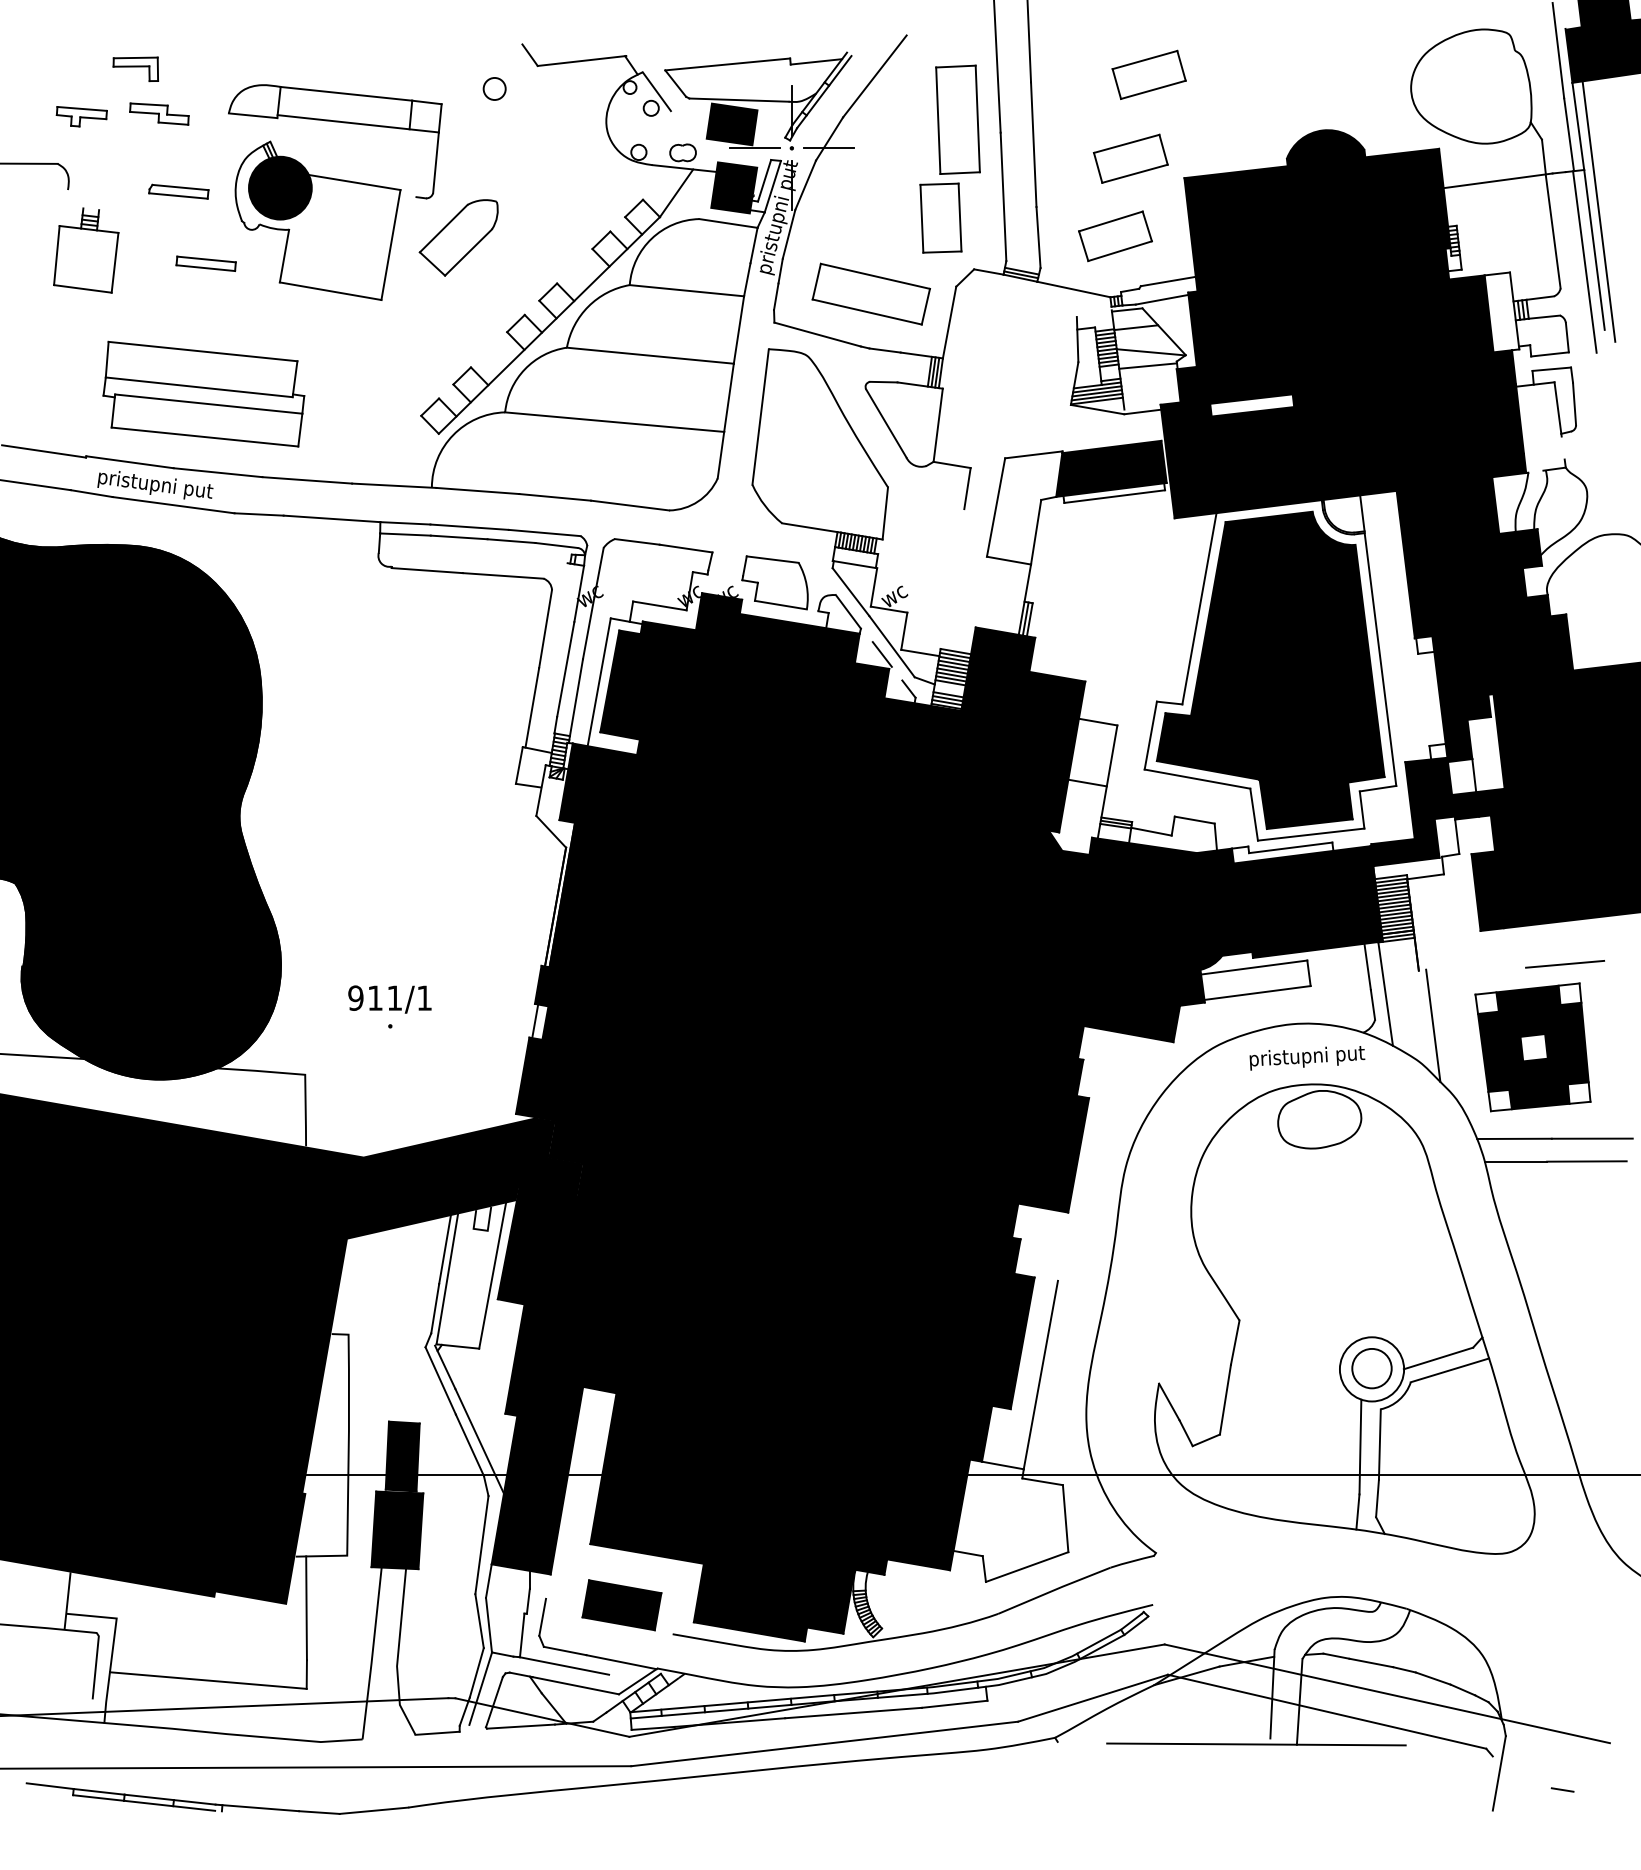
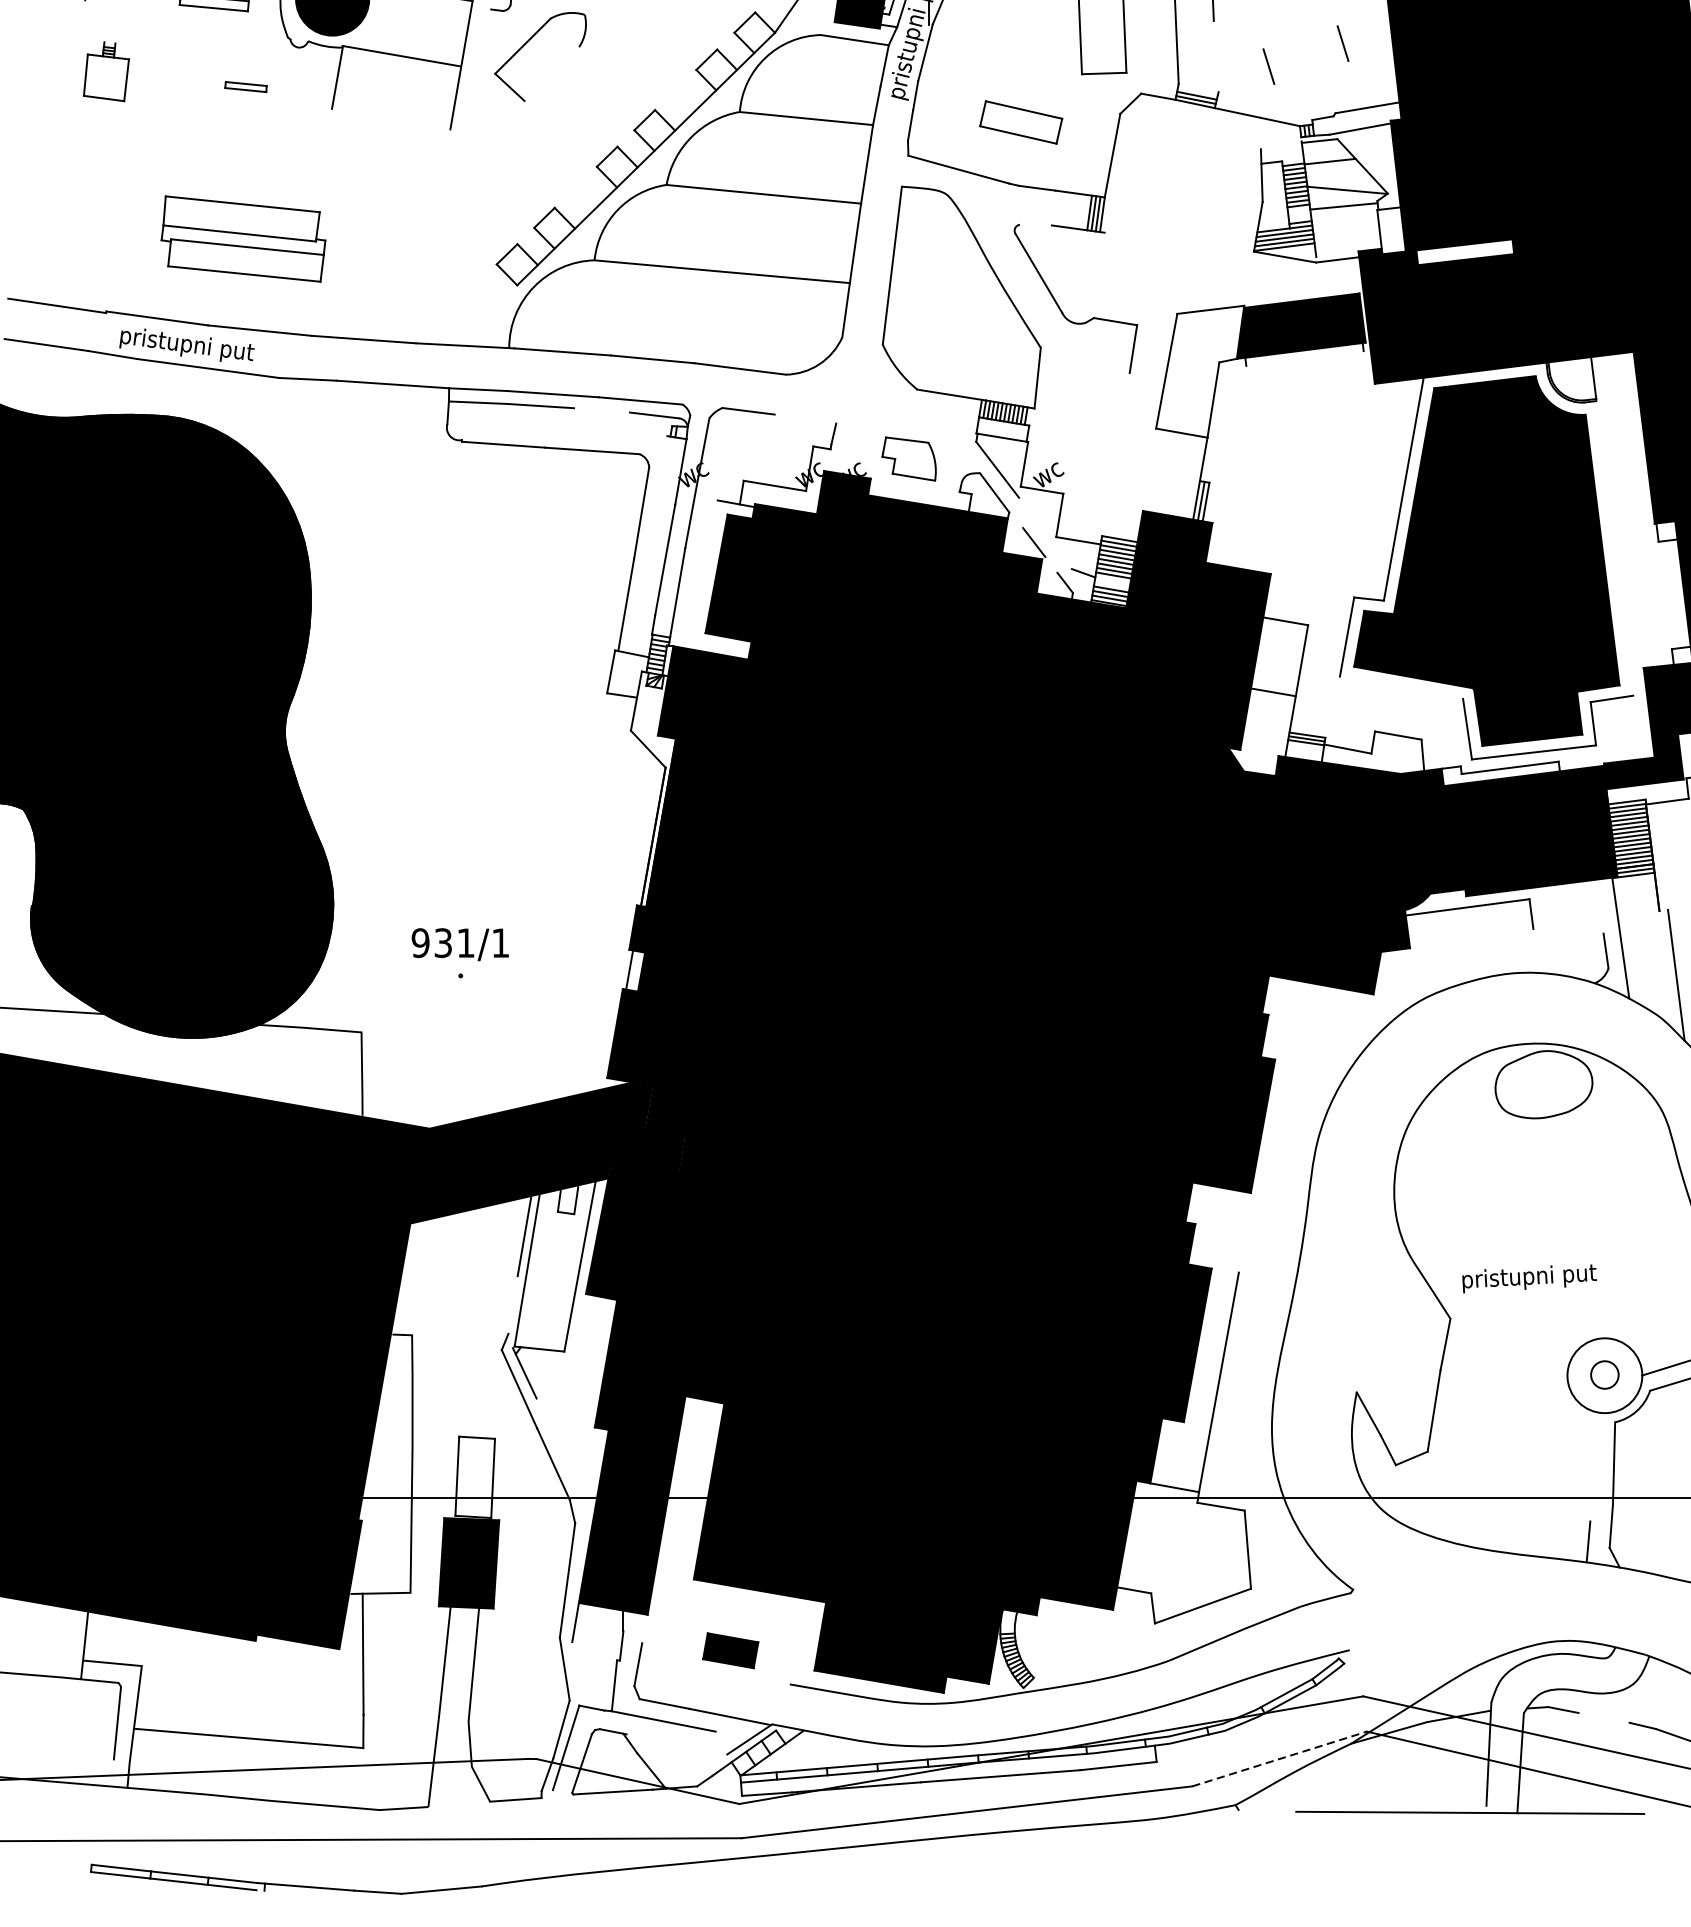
line: (1110, 221) -> (1300, 37), removed
line: (1038, 237) -> (1216, 56), removed
part: (86, 250) -> (106, 71), size x0.6
line: (1119, 251) -> (1310, 72), removed
line: (468, 252) -> (551, 74), removed
part: (205, 263) -> (245, 86), size x0.6
line: (330, 291) -> (401, 56), moved
part: (870, 293) -> (1020, 121), size x0.6
line: (883, 381) -> (1035, 224), removed
fill: (1188, 386) -> (1391, 230), removed
part: (203, 393) -> (243, 238), size x0.7
line: (937, 424) -> (1098, 274), removed
line: (1114, 496) -> (1304, 358), removed
line: (511, 540) -> (601, 409), removed
line: (685, 548) -> (804, 418), removed
part: (774, 582) -> (908, 458), size x0.7
line: (891, 646) -> (1044, 533), removed
line: (1380, 659) -> (1614, 548), removed
line: (598, 682) -> (703, 575), removed
line: (1197, 778) -> (1401, 687), removed
line: (1367, 966) -> (1599, 906), removed
line: (1257, 992) -> (1471, 936), removed
text: (375, 997) -> (443, 942), 911/1 -> 931/1
text: (1307, 1058) -> (1529, 1279), moved
line: (435, 1308) -> (513, 1304), removed
circle: (1371, 1368) -> (1604, 1374), size x0.6
line: (479, 1440) -> (564, 1458), removed
line: (1360, 1446) -> (1591, 1465), removed
fill: (402, 1456) -> (474, 1477), removed
part: (621, 1605) -> (730, 1650), size x0.6
line: (488, 1624) -> (575, 1673), removed
line: (1371, 1662) -> (1604, 1717), removed
line: (575, 1685) -> (676, 1744), removed
line: (1092, 1698) -> (1279, 1759), solid -> dashed
line: (49, 1786) -> (63, 1861), removed

